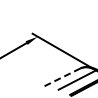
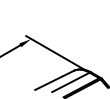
line: (60, 78) -> (54, 80), dashed -> solid

